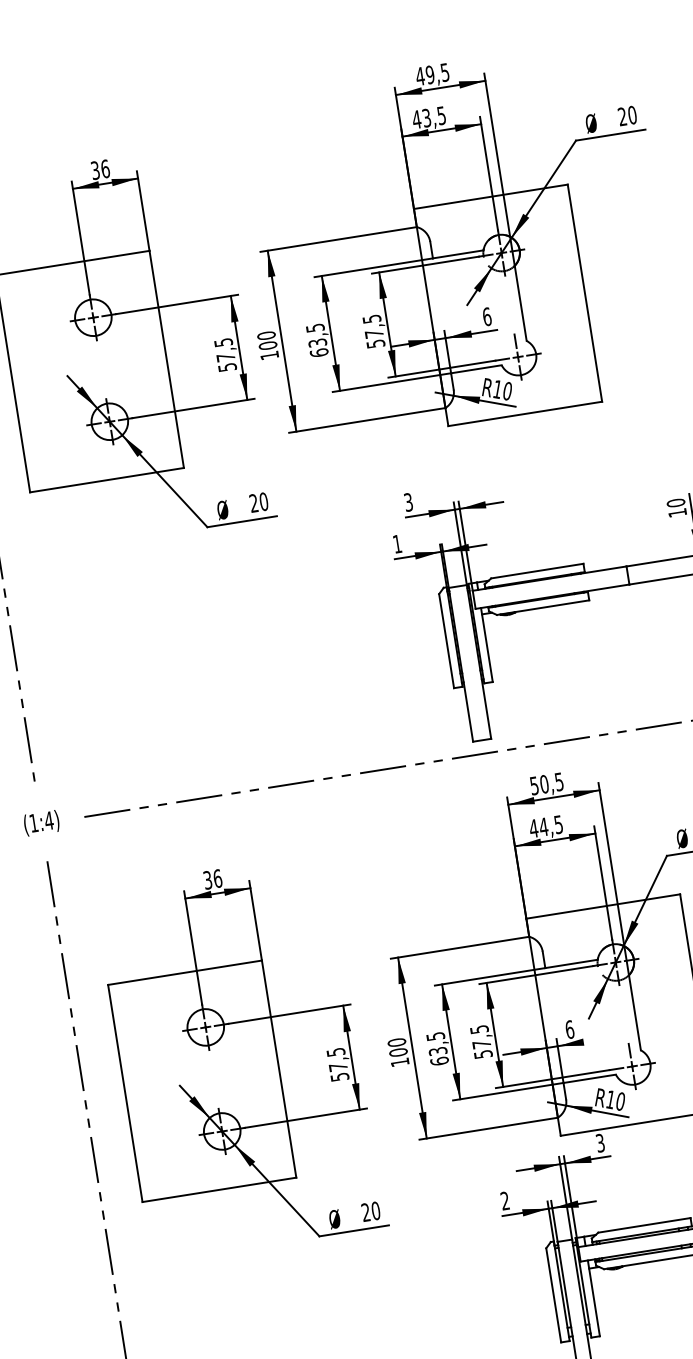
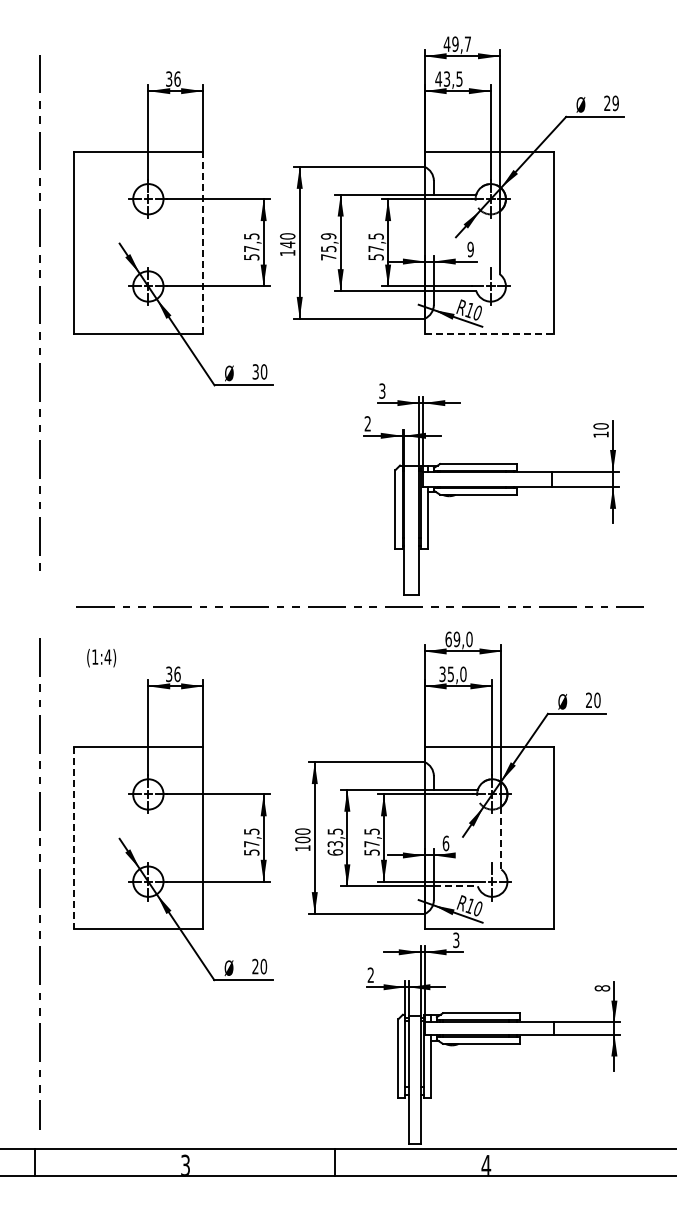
text: (444, 71) -> (467, 43), 49,5 -> 49,7
text: (632, 115) -> (615, 103), 20 -> 29
text: (486, 316) -> (470, 249), 6 -> 9
text: (317, 340) -> (328, 246), 63,5 -> 75,9
text: (267, 345) -> (287, 244), 100 -> 140
line: (167, 358) -> (203, 242), solid -> dashed
line: (525, 413) -> (489, 333), solid -> dashed
text: (253, 502) -> (255, 371), 20 -> 30
text: (396, 543) -> (367, 423), 1 -> 2
text: (546, 784) -> (458, 639), 50,5 -> 69,0
text: (41, 823) -> (101, 658), moved
text: (545, 826) -> (452, 674), 44,5 -> 35,0
line: (635, 1013) -> (501, 838), solid -> dashed
line: (589, 1079) -> (455, 886), solid -> dashed
line: (125, 1093) -> (74, 838), solid -> dashed

